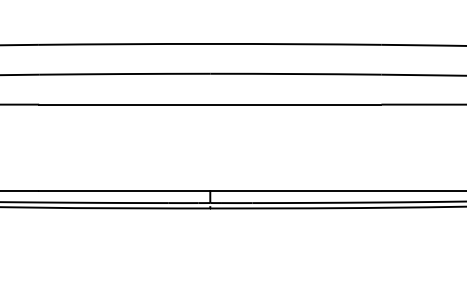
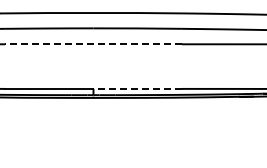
line: (210, 105) -> (93, 44), solid -> dashed
line: (295, 190) -> (137, 88), solid -> dashed

